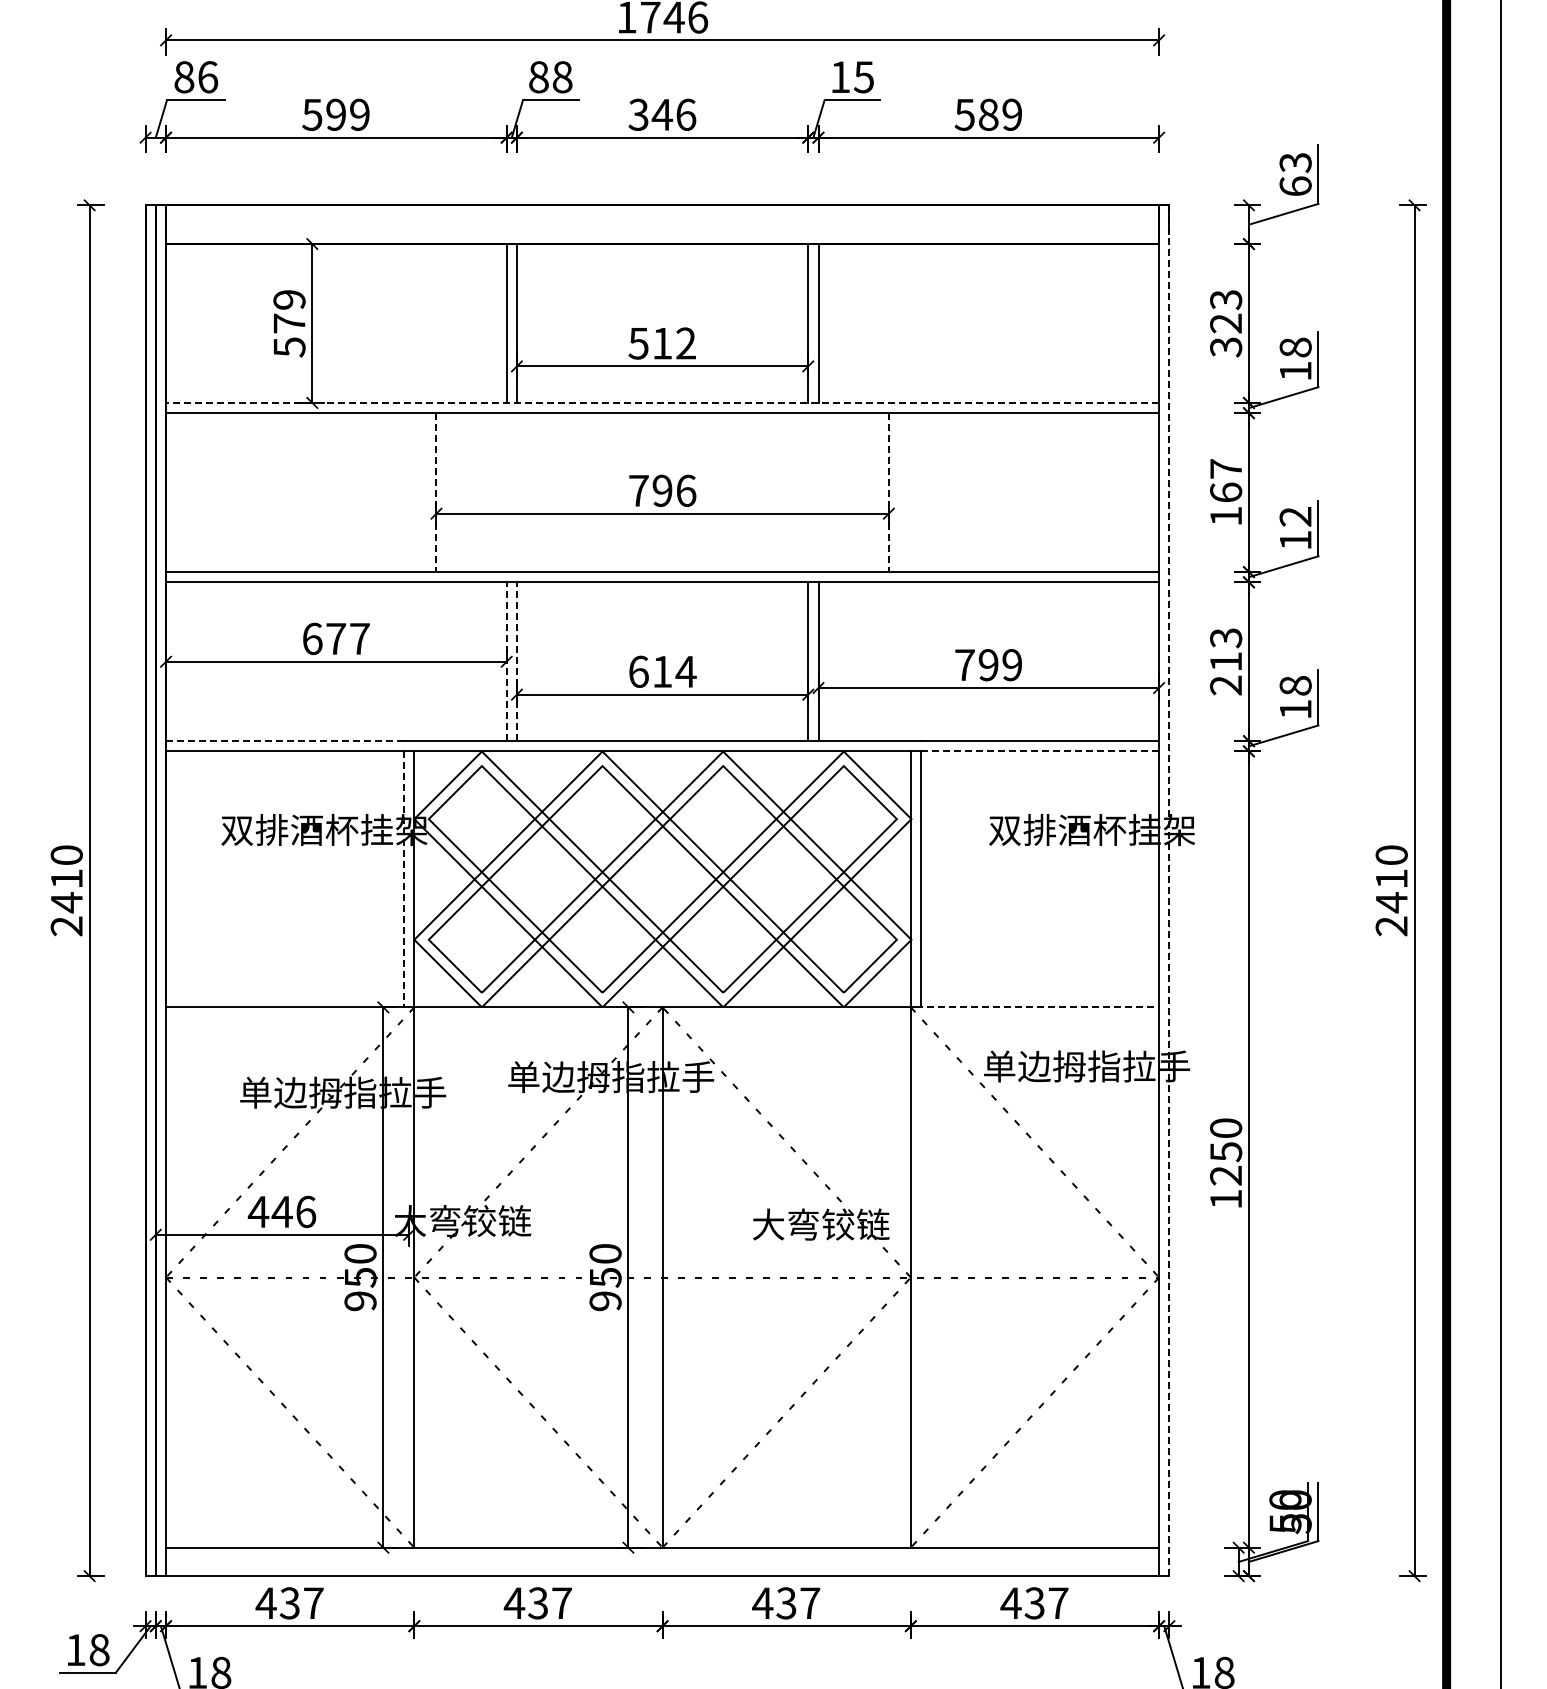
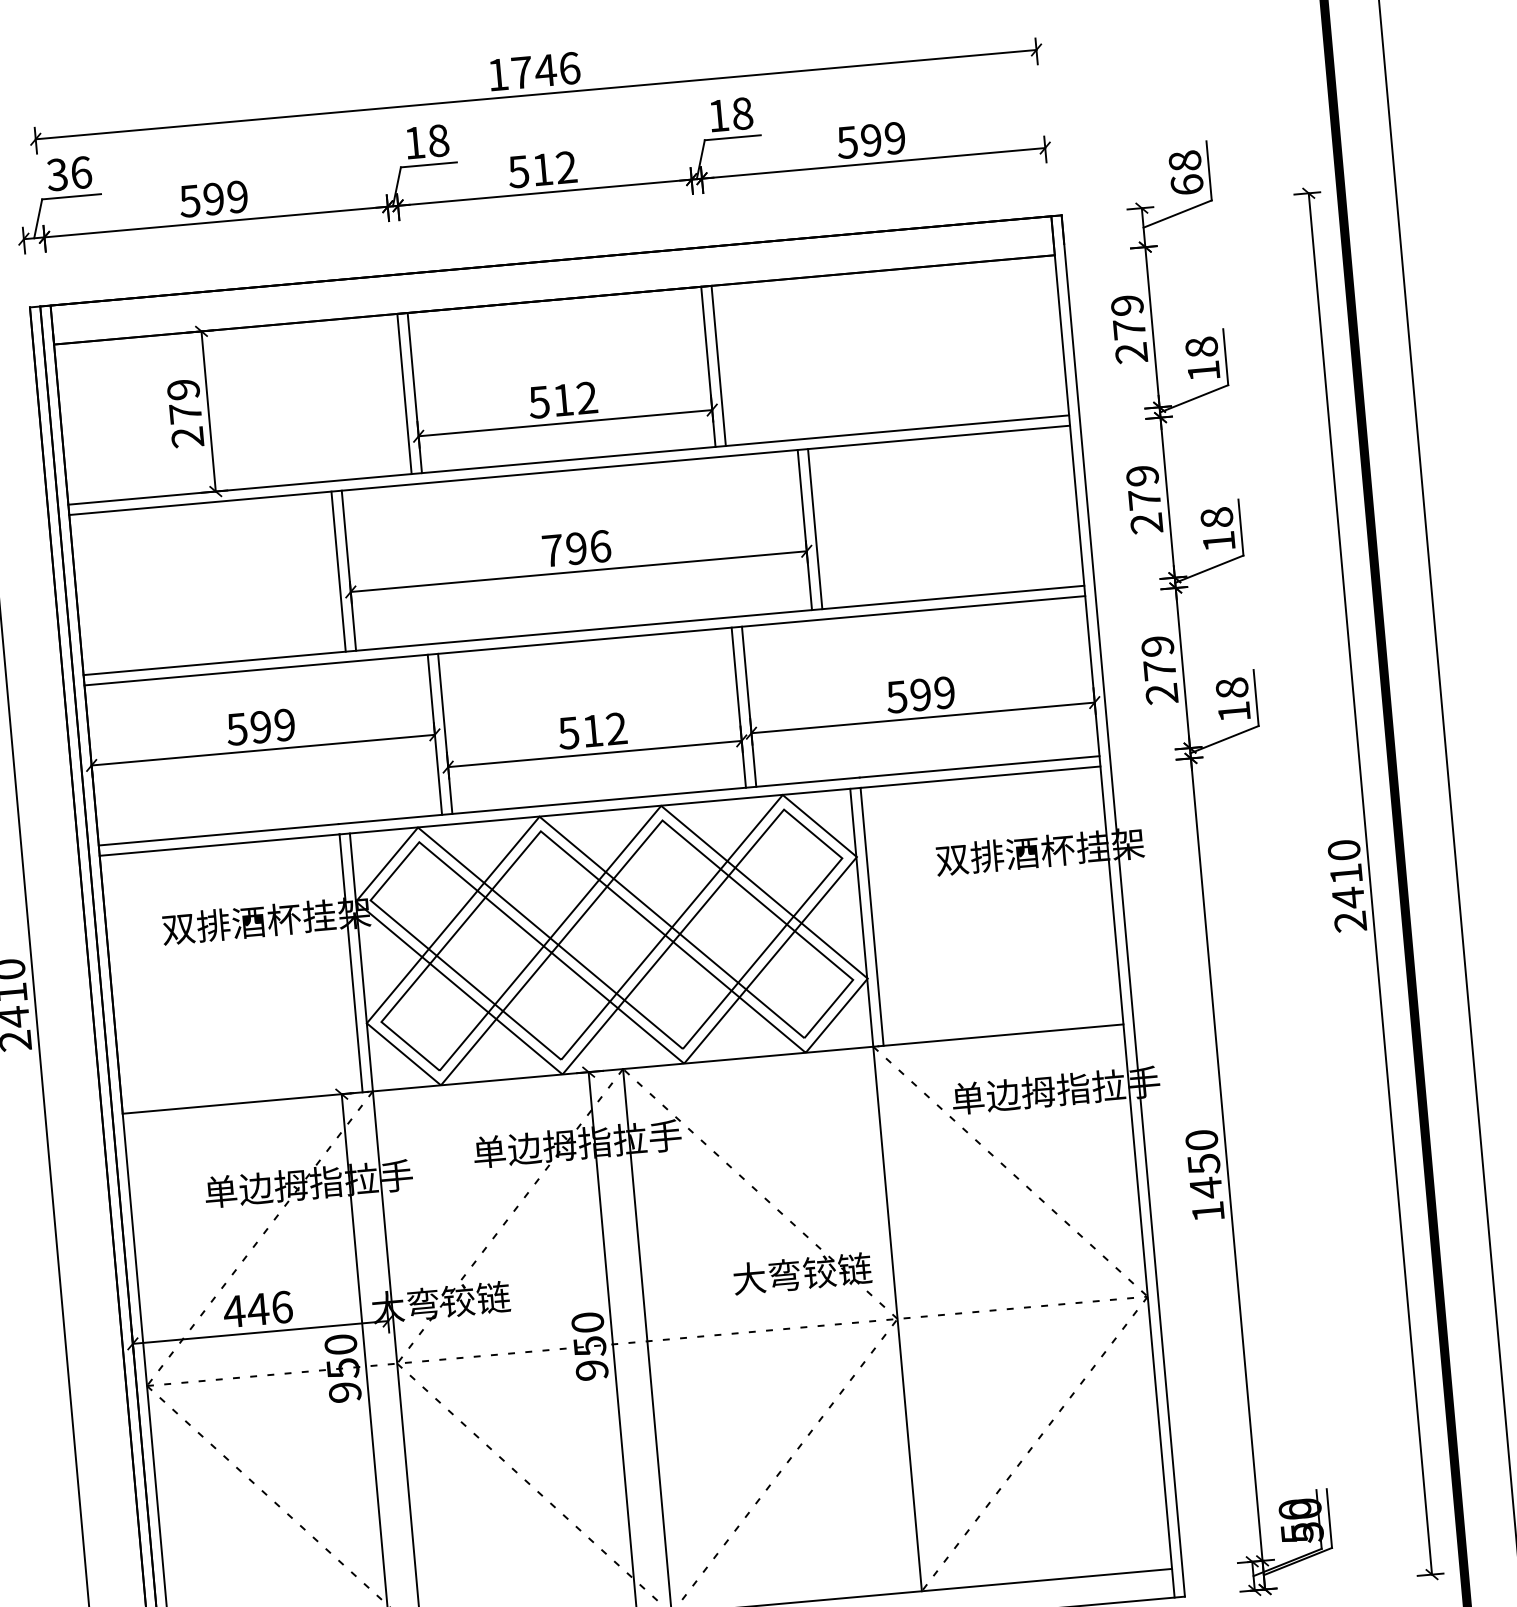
text: (184, 77) -> (57, 175), 86 -> 36
text: (538, 77) -> (414, 143), 88 -> 18
text: (863, 77) -> (741, 114), 15 -> 18
text: (662, 114) -> (542, 169), 346 -> 512
text: (988, 114) -> (871, 140), 589 -> 599
text: (1295, 162) -> (1184, 160), 63 -> 68
text: (1226, 323) -> (1129, 329), 323 -> 279
text: (289, 347) -> (187, 437), 579 -> 279
line: (662, 402) -> (568, 459), dashed -> solid
line: (426, 492) -> (338, 571), added
line: (899, 492) -> (815, 528), added
text: (1226, 492) -> (1145, 499), 167 -> 279
line: (436, 493) -> (349, 571), dashed -> solid
line: (888, 493) -> (804, 530), dashed -> solid
text: (1295, 516) -> (1216, 517), 12 -> 18
text: (335, 638) -> (260, 726), 677 -> 599
text: (1226, 649) -> (1159, 657), 213 -> 279
line: (506, 661) -> (434, 734), dashed -> solid
line: (516, 661) -> (444, 733), dashed -> solid
text: (964, 665) -> (896, 697), 799 -> 599
text: (662, 671) -> (592, 730), 614 -> 512
line: (285, 741) -> (219, 835), dashed -> solid
line: (1040, 751) -> (980, 777), dashed -> solid
line: (404, 879) -> (351, 963), dashed -> solid
line: (1169, 891) -> (1123, 906), dashed -> solid
line: (1037, 1007) -> (1000, 1035), dashed -> solid
text: (1225, 1175) -> (1205, 1187), 1250 -> 1450

